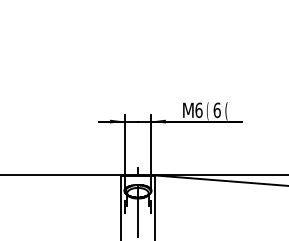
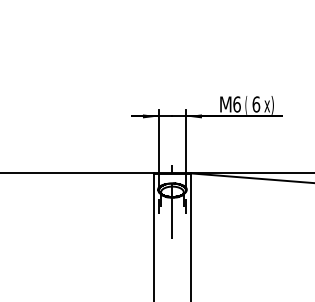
text: (228, 111) -> (268, 105), ( -> x)

